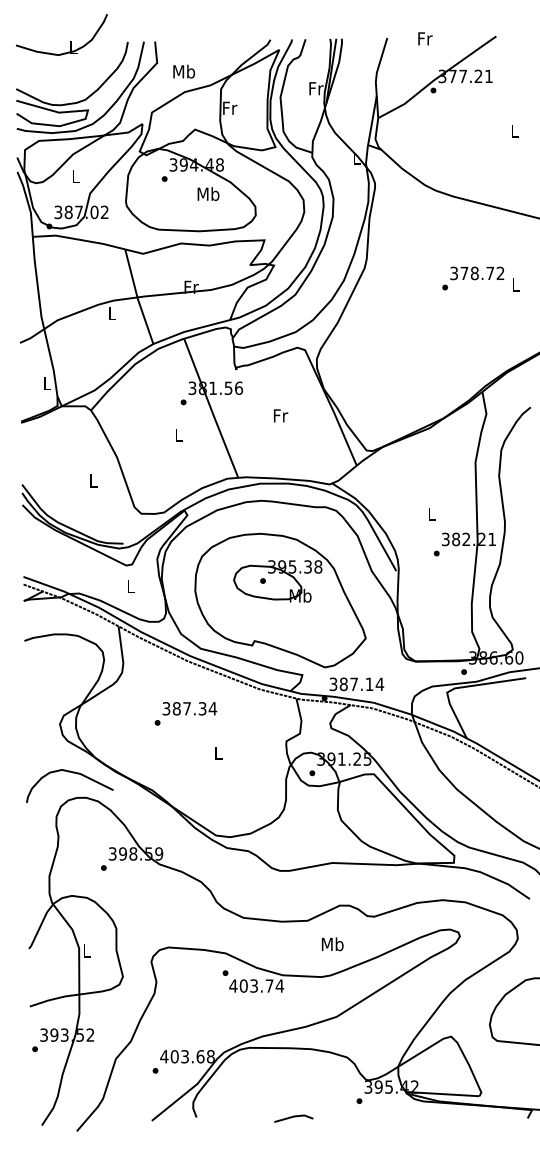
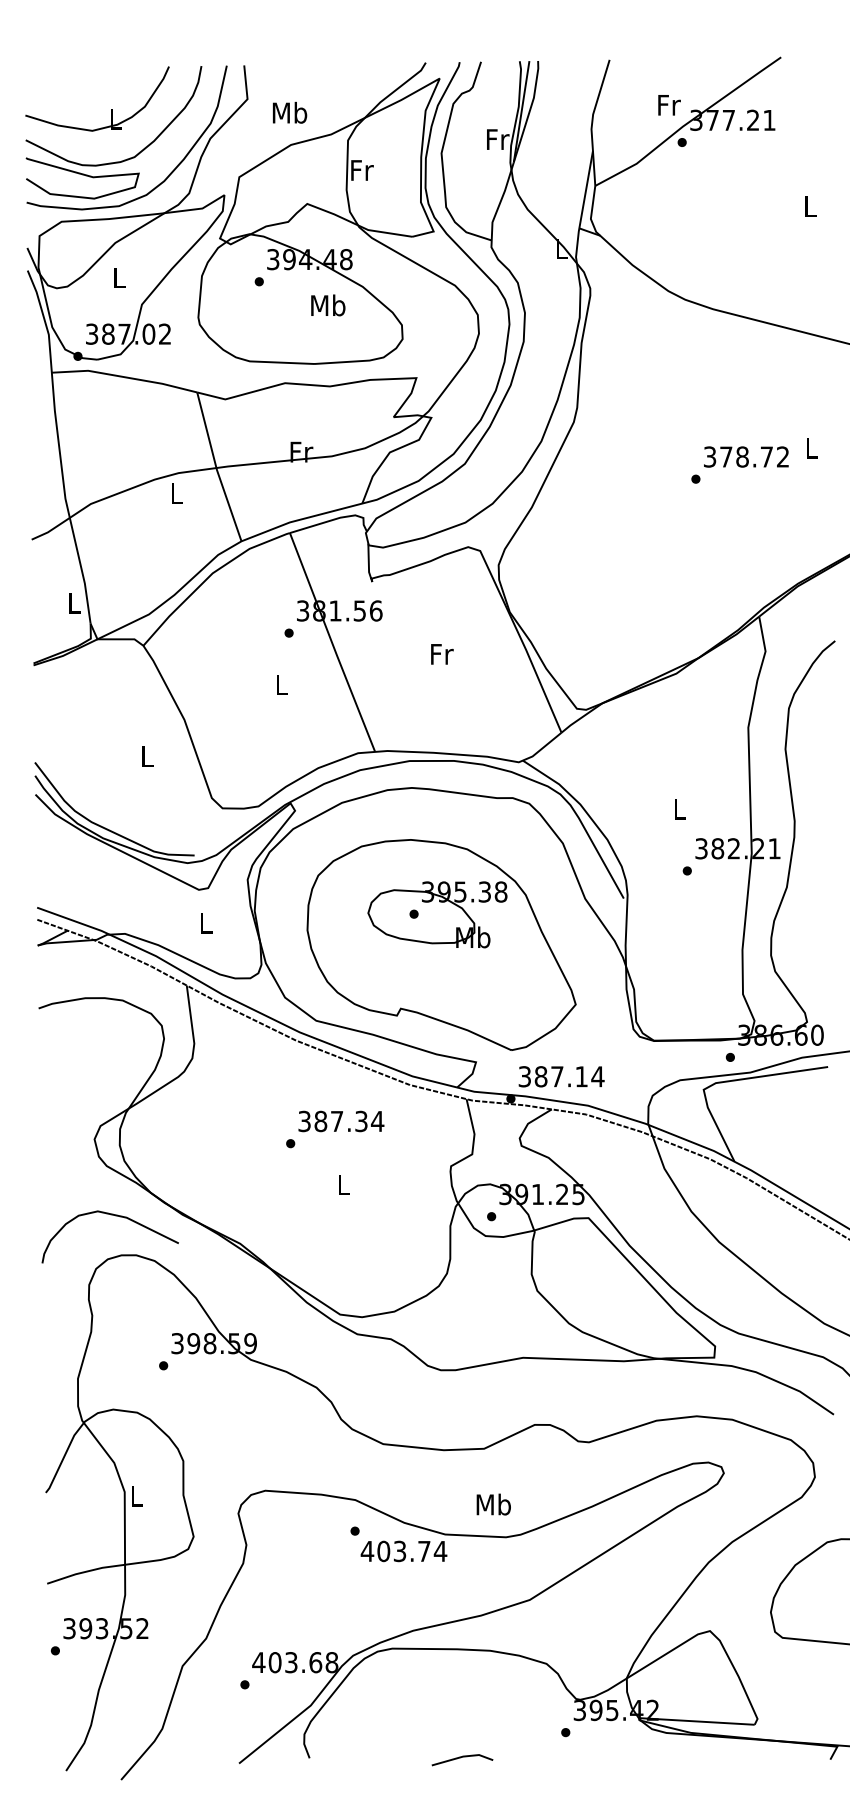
text: (425, 38) -> (669, 104), moved
part: (70, 41) -> (111, 109), moved
text: (473, 278) -> (740, 464), moved
text: (185, 713) -> (334, 1128), moved
text: (332, 944) -> (493, 1504), moved

